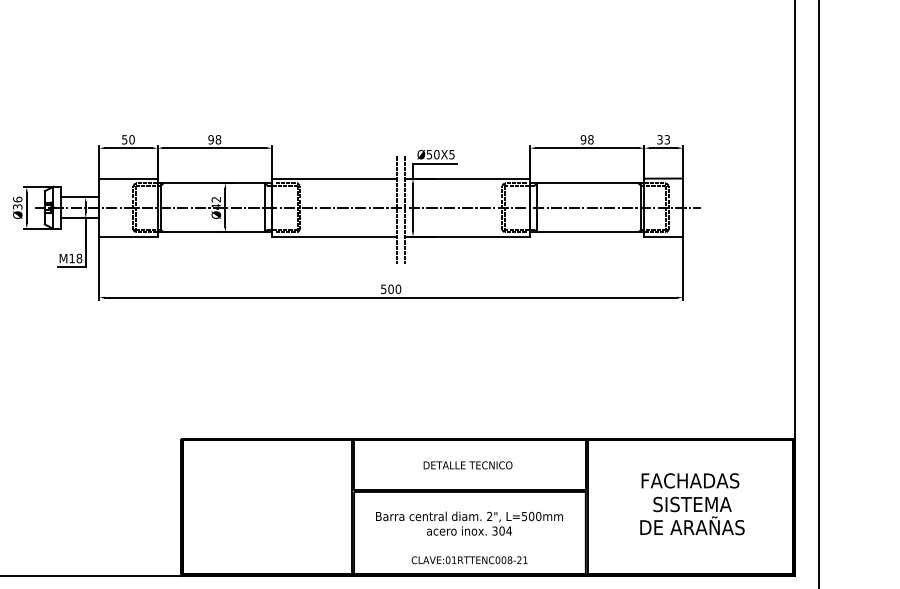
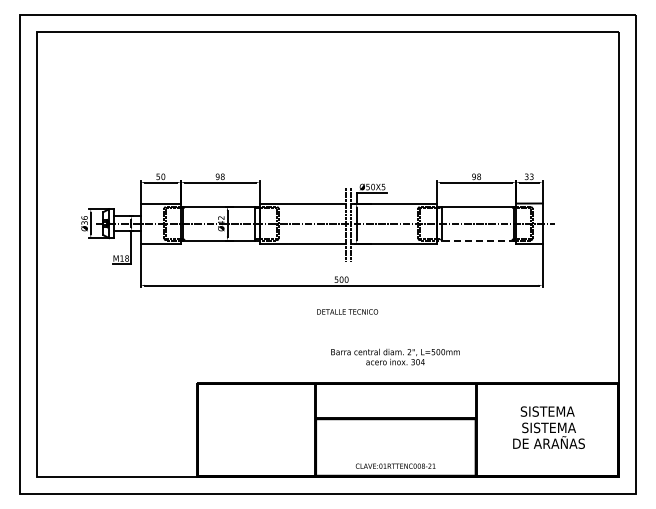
line: (587, 232) -> (476, 240), solid -> dashed
text: (467, 464) -> (347, 311), moved
text: (690, 480) -> (547, 411), FACHADAS -> SISTEMA
text: (469, 522) -> (395, 356), moved

